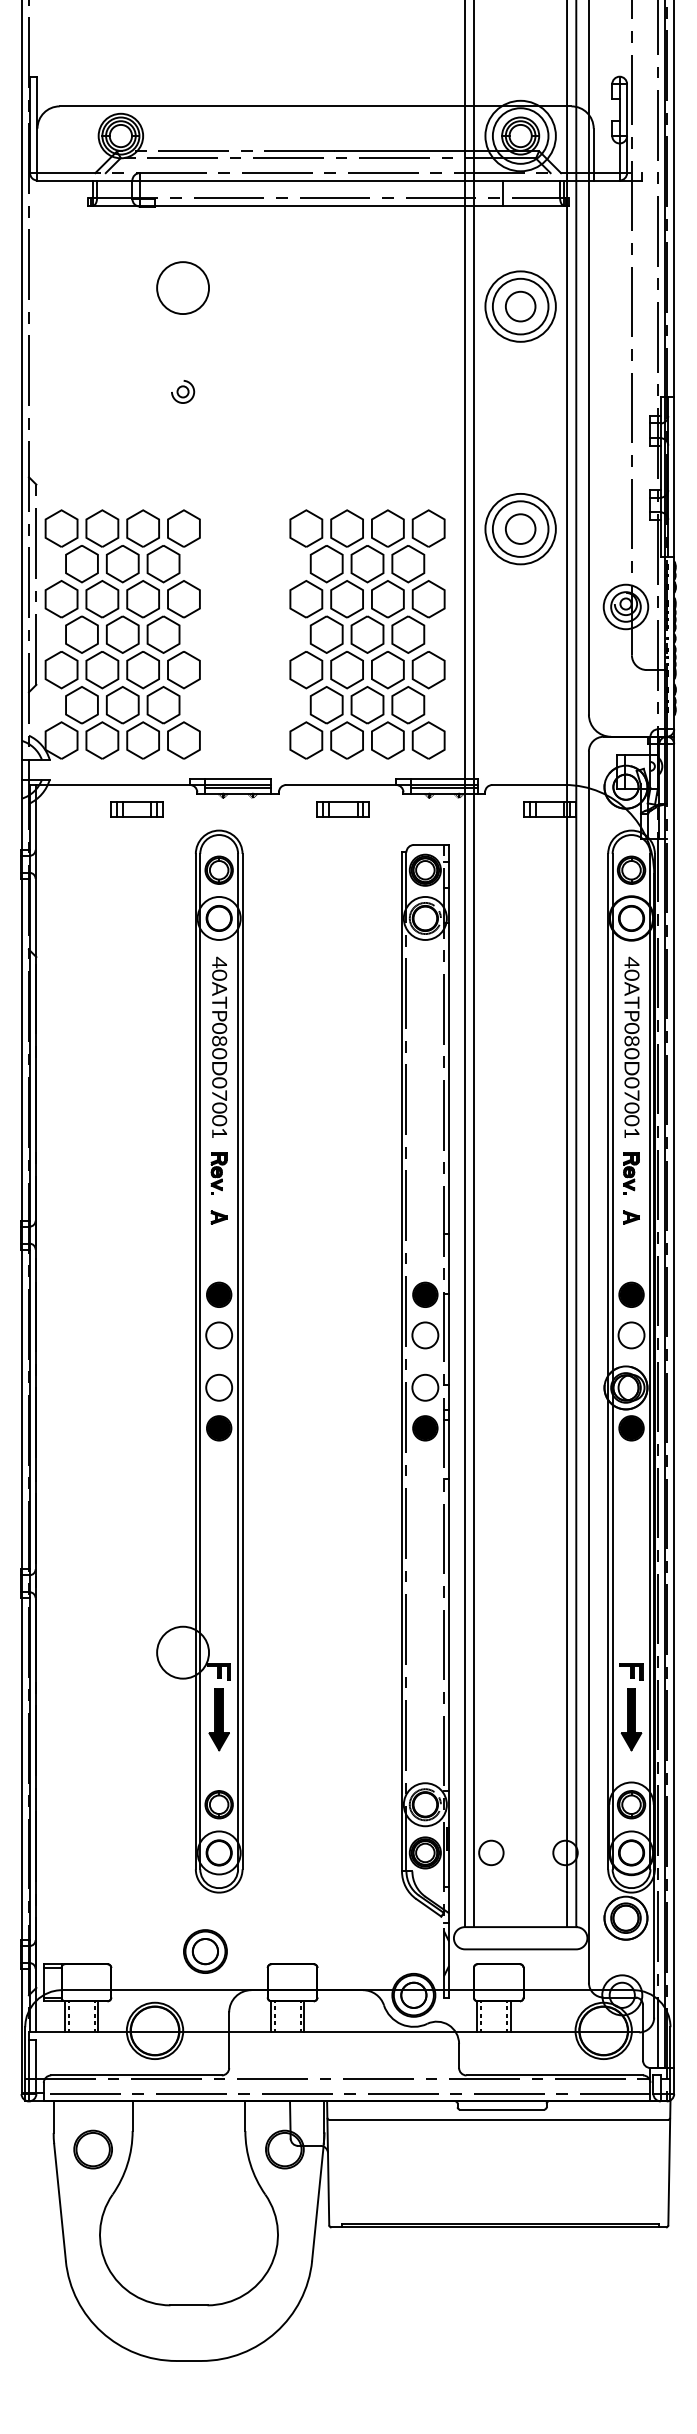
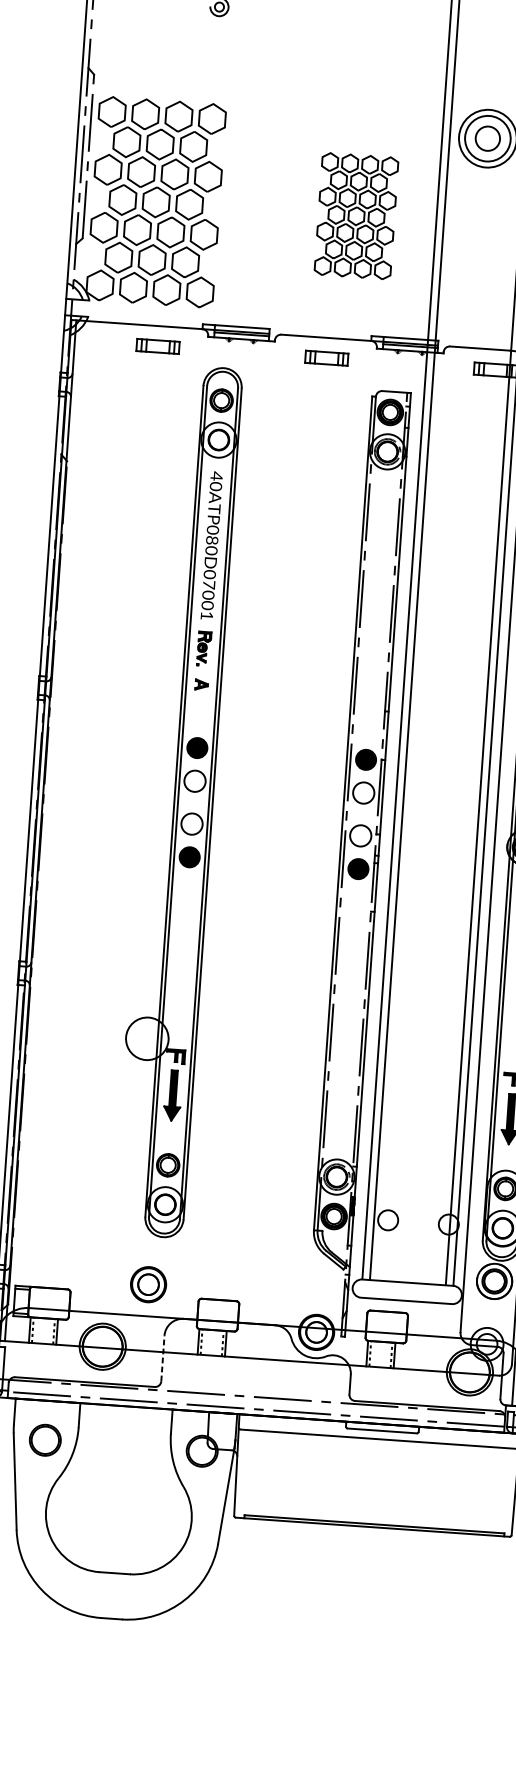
part: (367, 634) -> (356, 216), size x0.6
line: (229, 2040) -> (163, 1358), solid -> dashed

